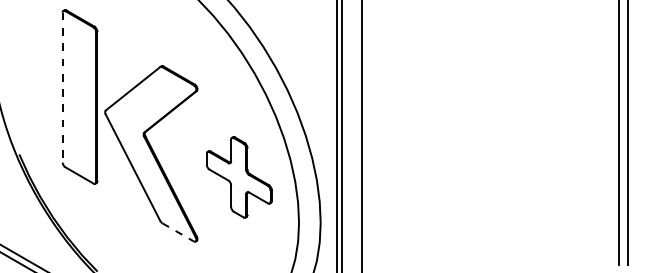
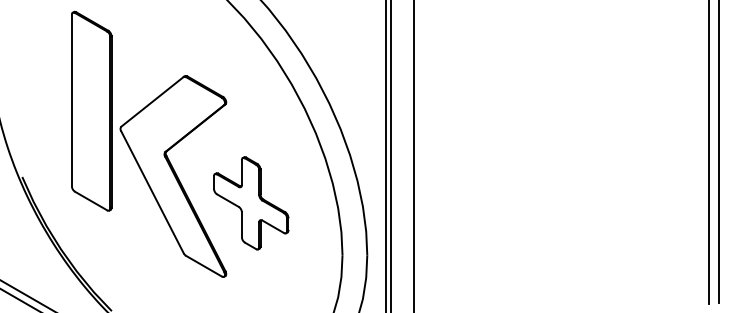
line: (62, 87) -> (71, 100), dashed -> solid
part: (239, 177) -> (251, 203), moved
line: (178, 232) -> (204, 266), dashed -> solid

